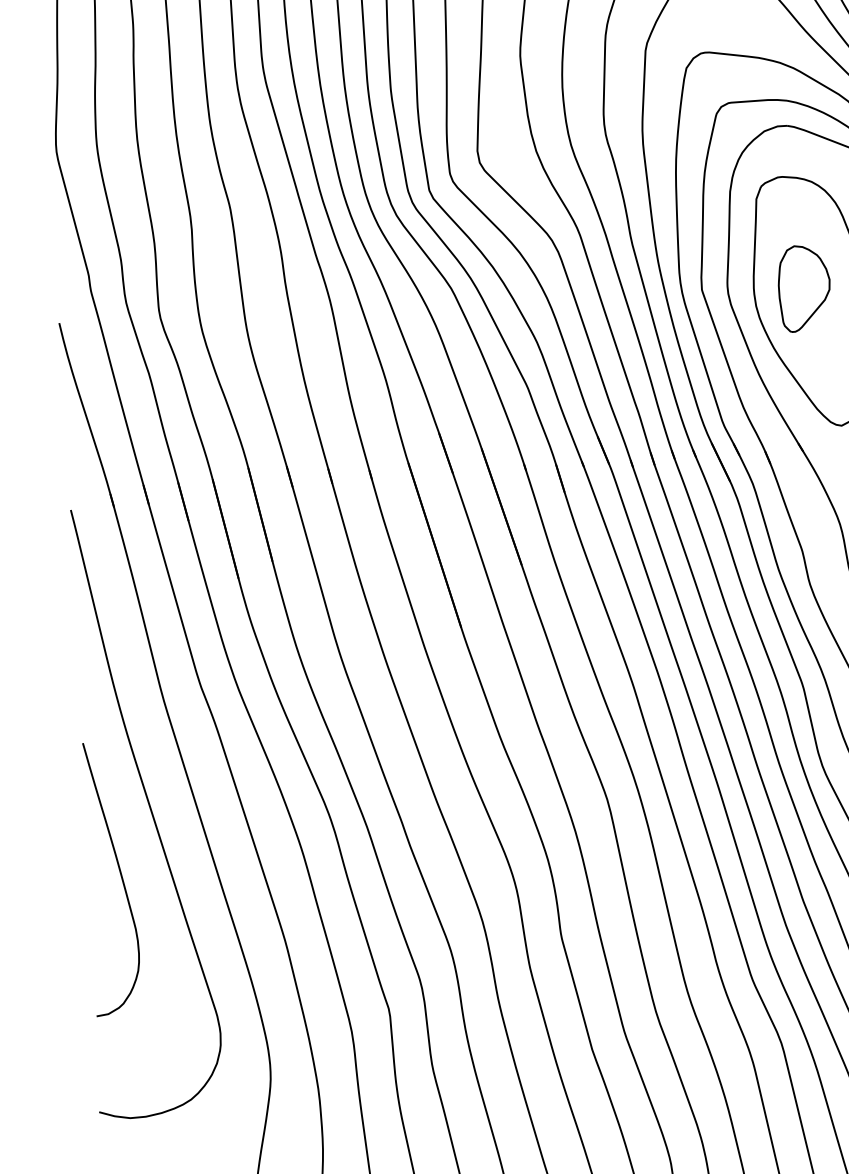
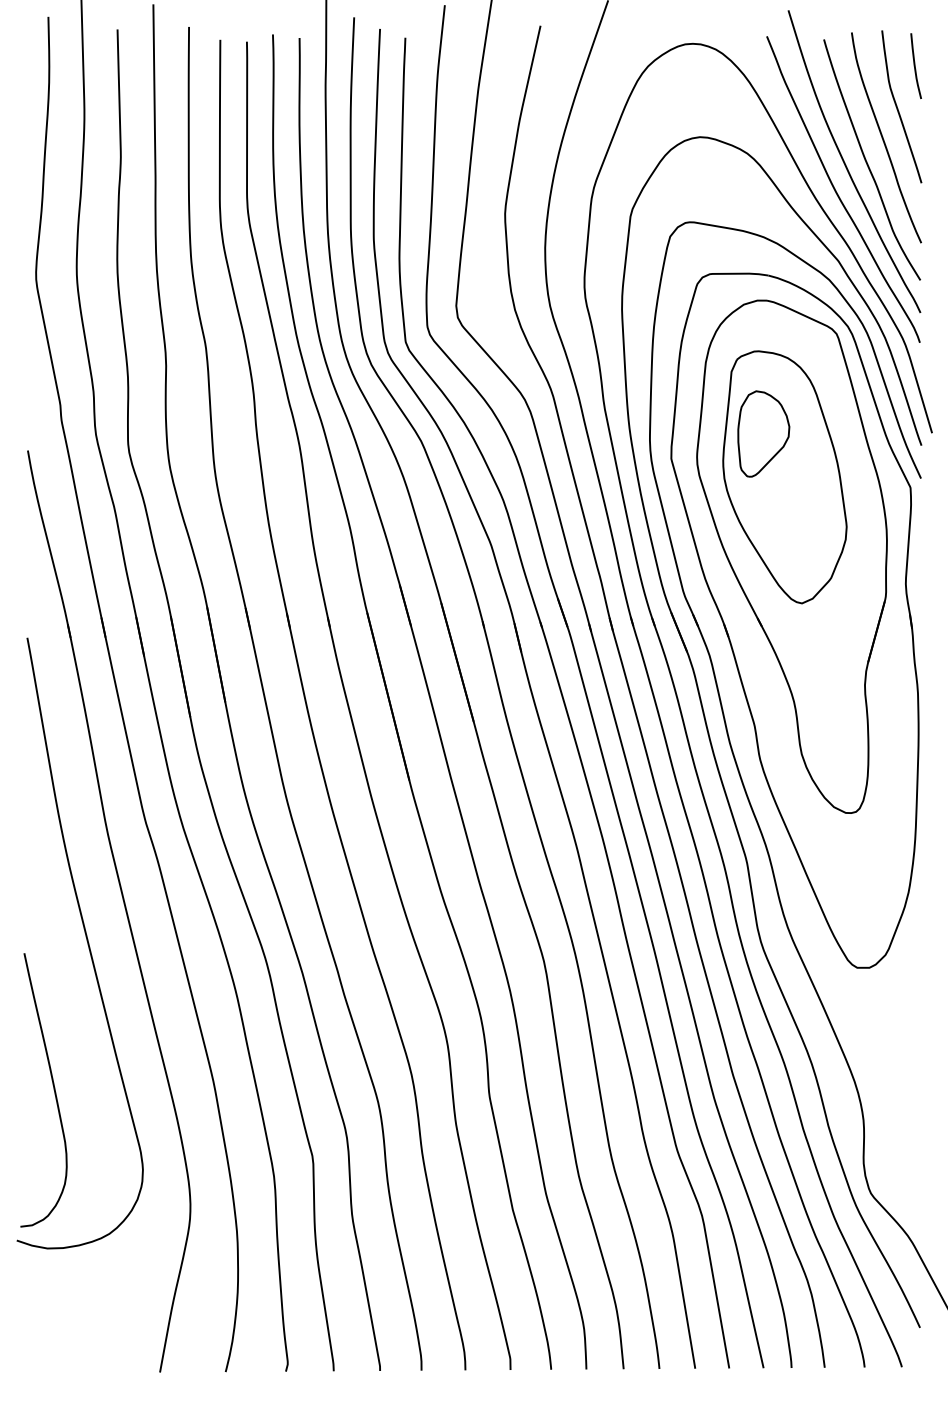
part: (804, 287) -> (763, 433), moved
curve: (120, 878) -> (53, 1090), moved

